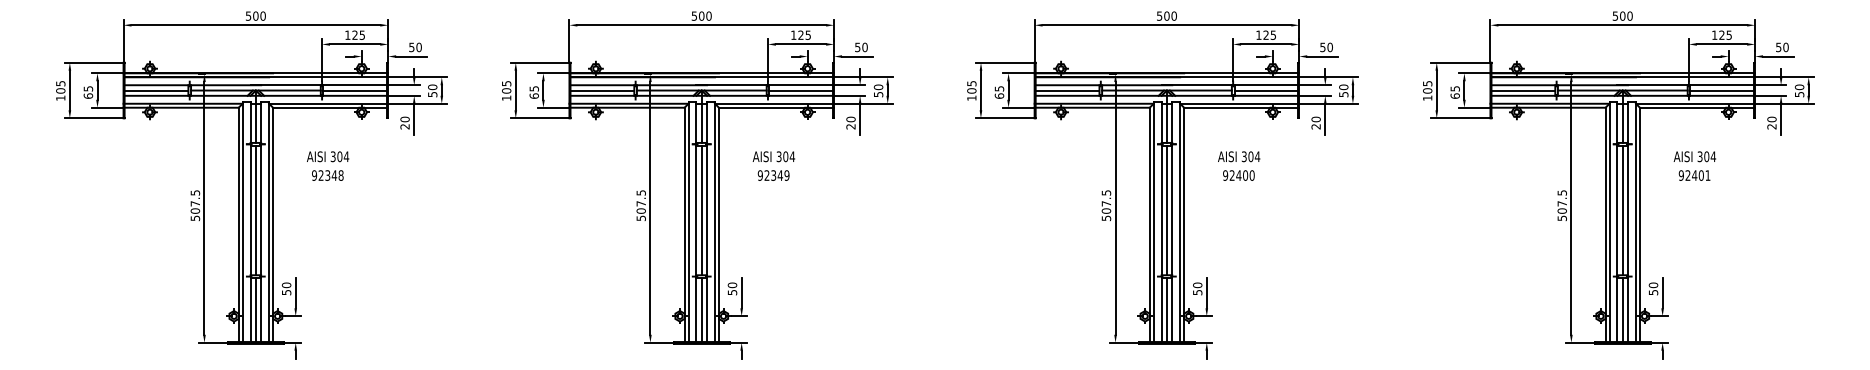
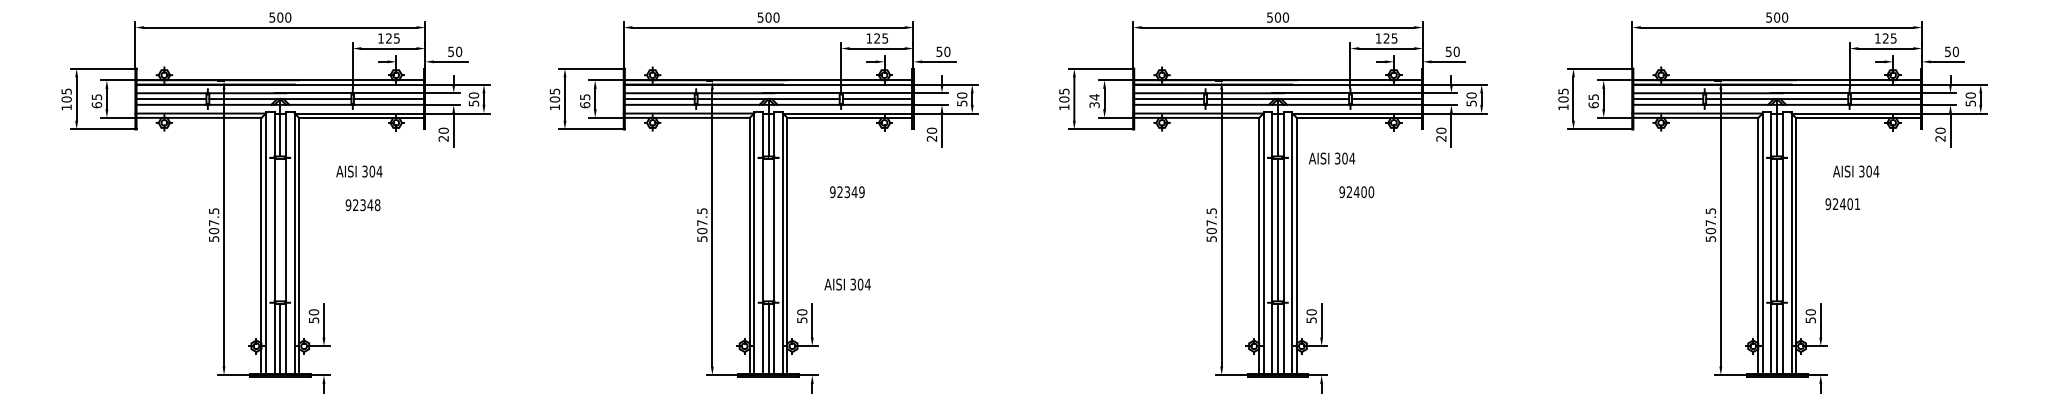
text: (999, 92) -> (1094, 101), 65 -> 34
text: (773, 156) -> (847, 284), moved
text: (1239, 156) -> (1332, 158), moved
text: (327, 175) -> (362, 205), moved
text: (1694, 175) -> (1842, 204), moved
line: (256, 210) -> (280, 230), removed
line: (701, 210) -> (768, 230), removed

